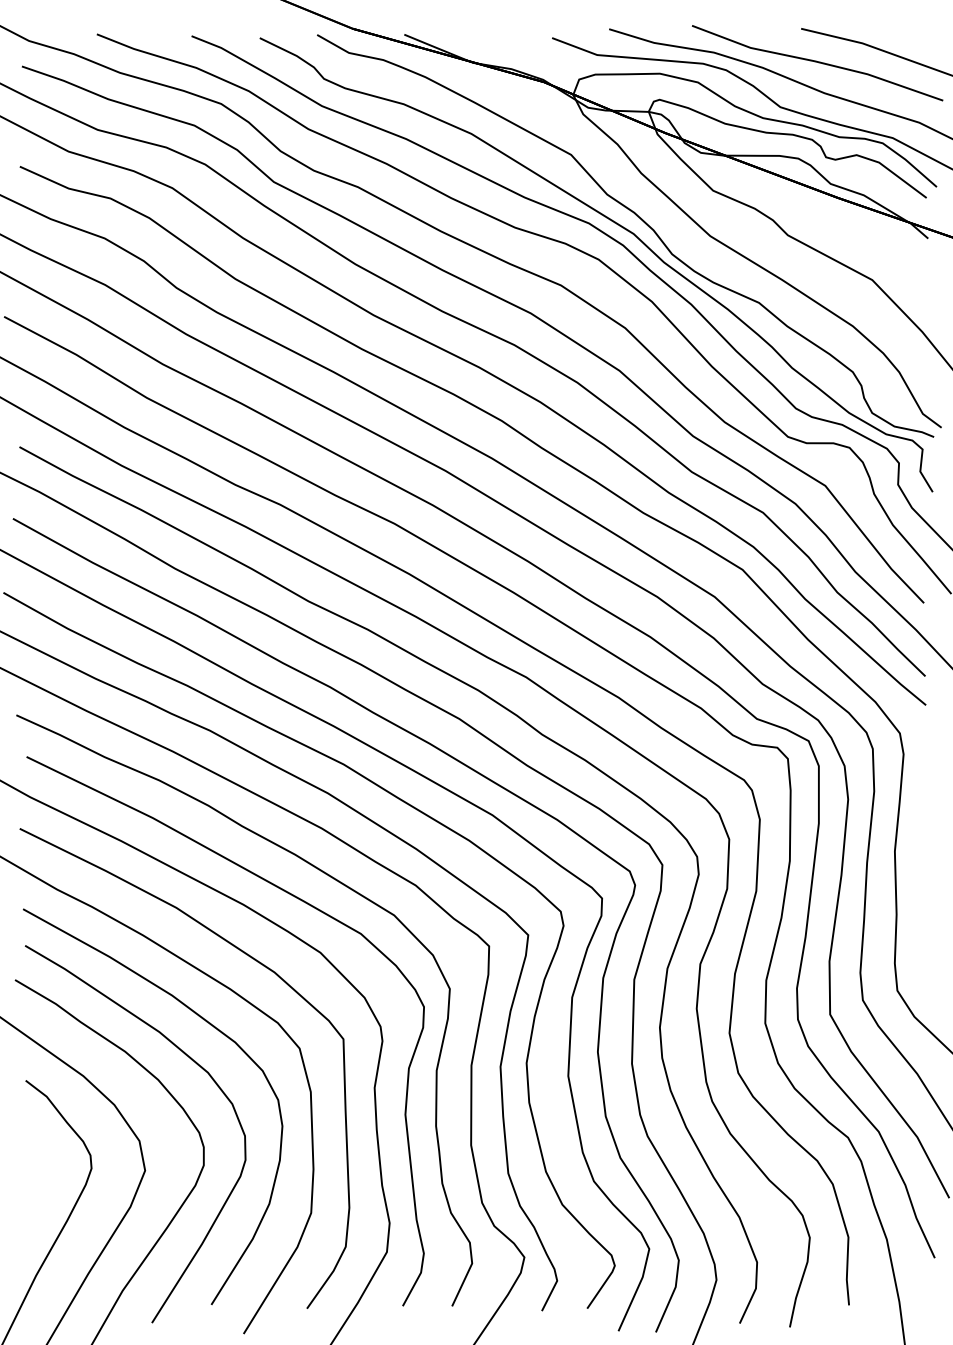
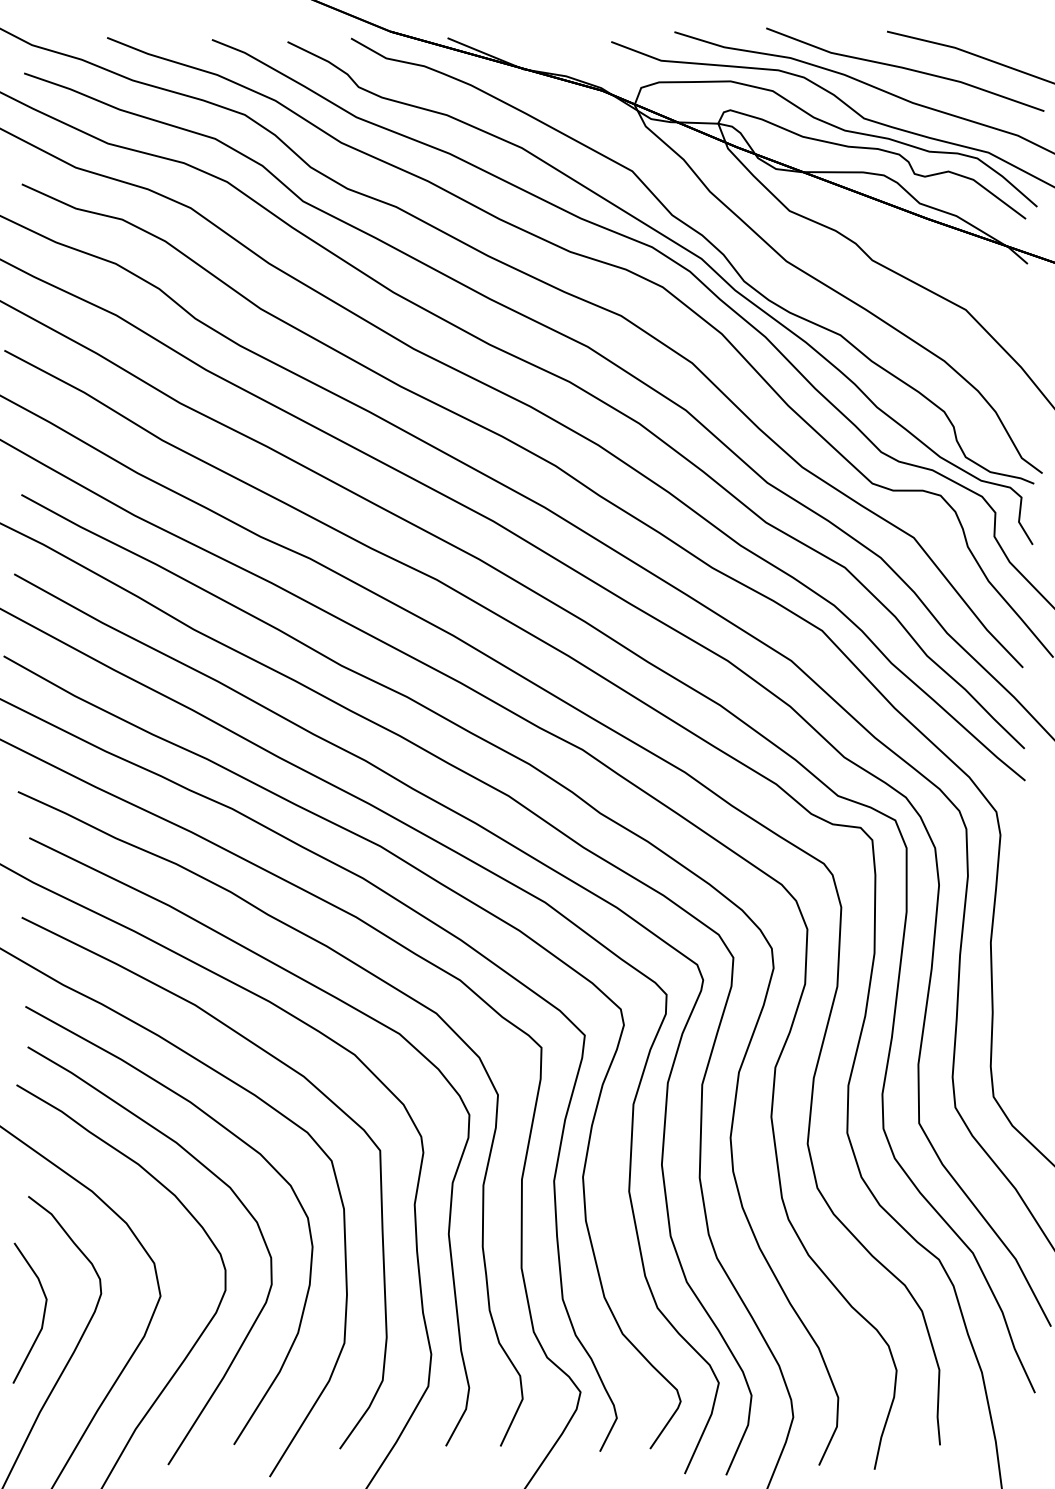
part: (38, 1189) -> (42, 1317), added

